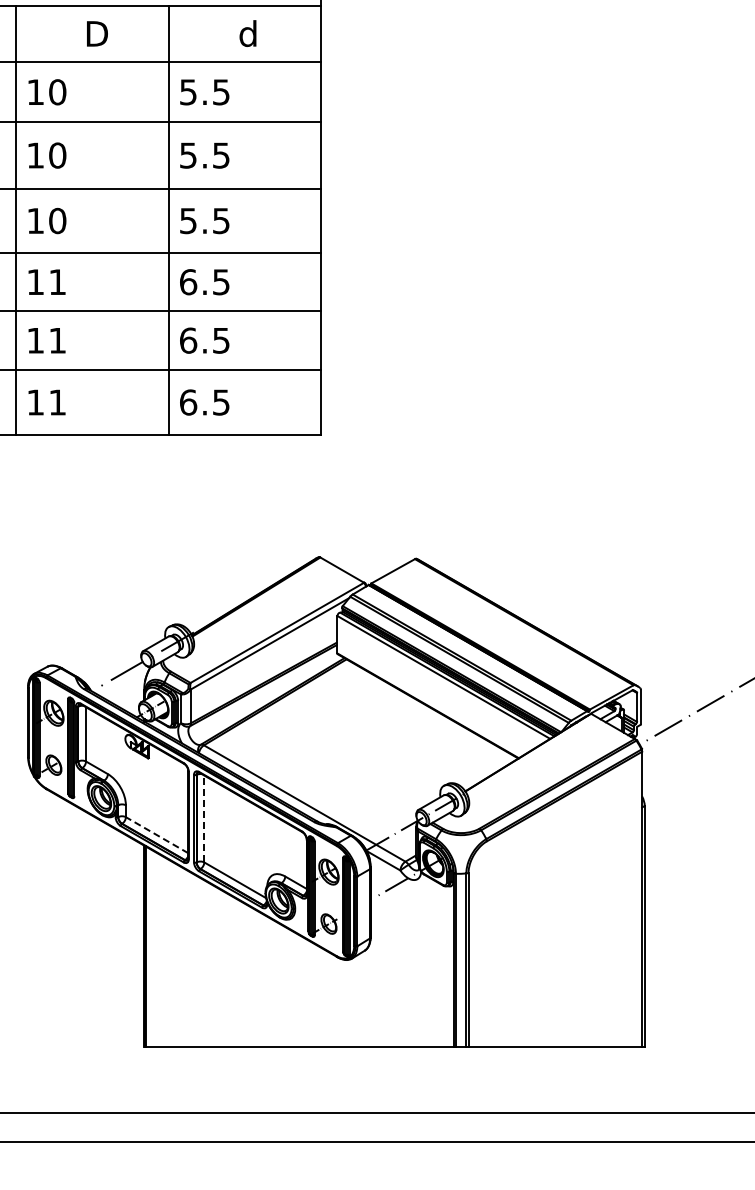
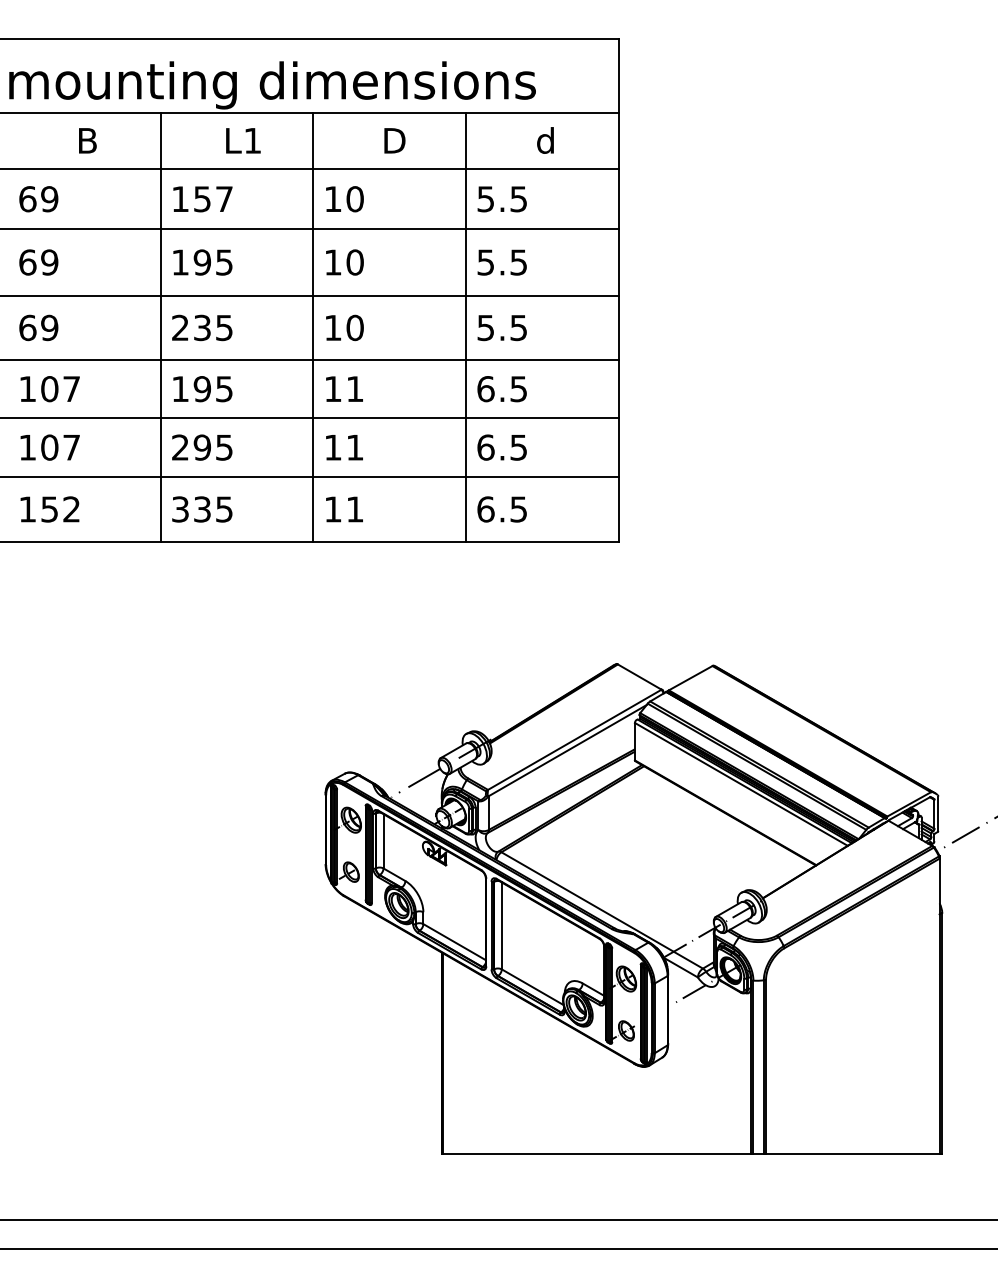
line: (204, 818) -> (501, 925), dashed -> solid
line: (157, 834) -> (454, 941), dashed -> solid

